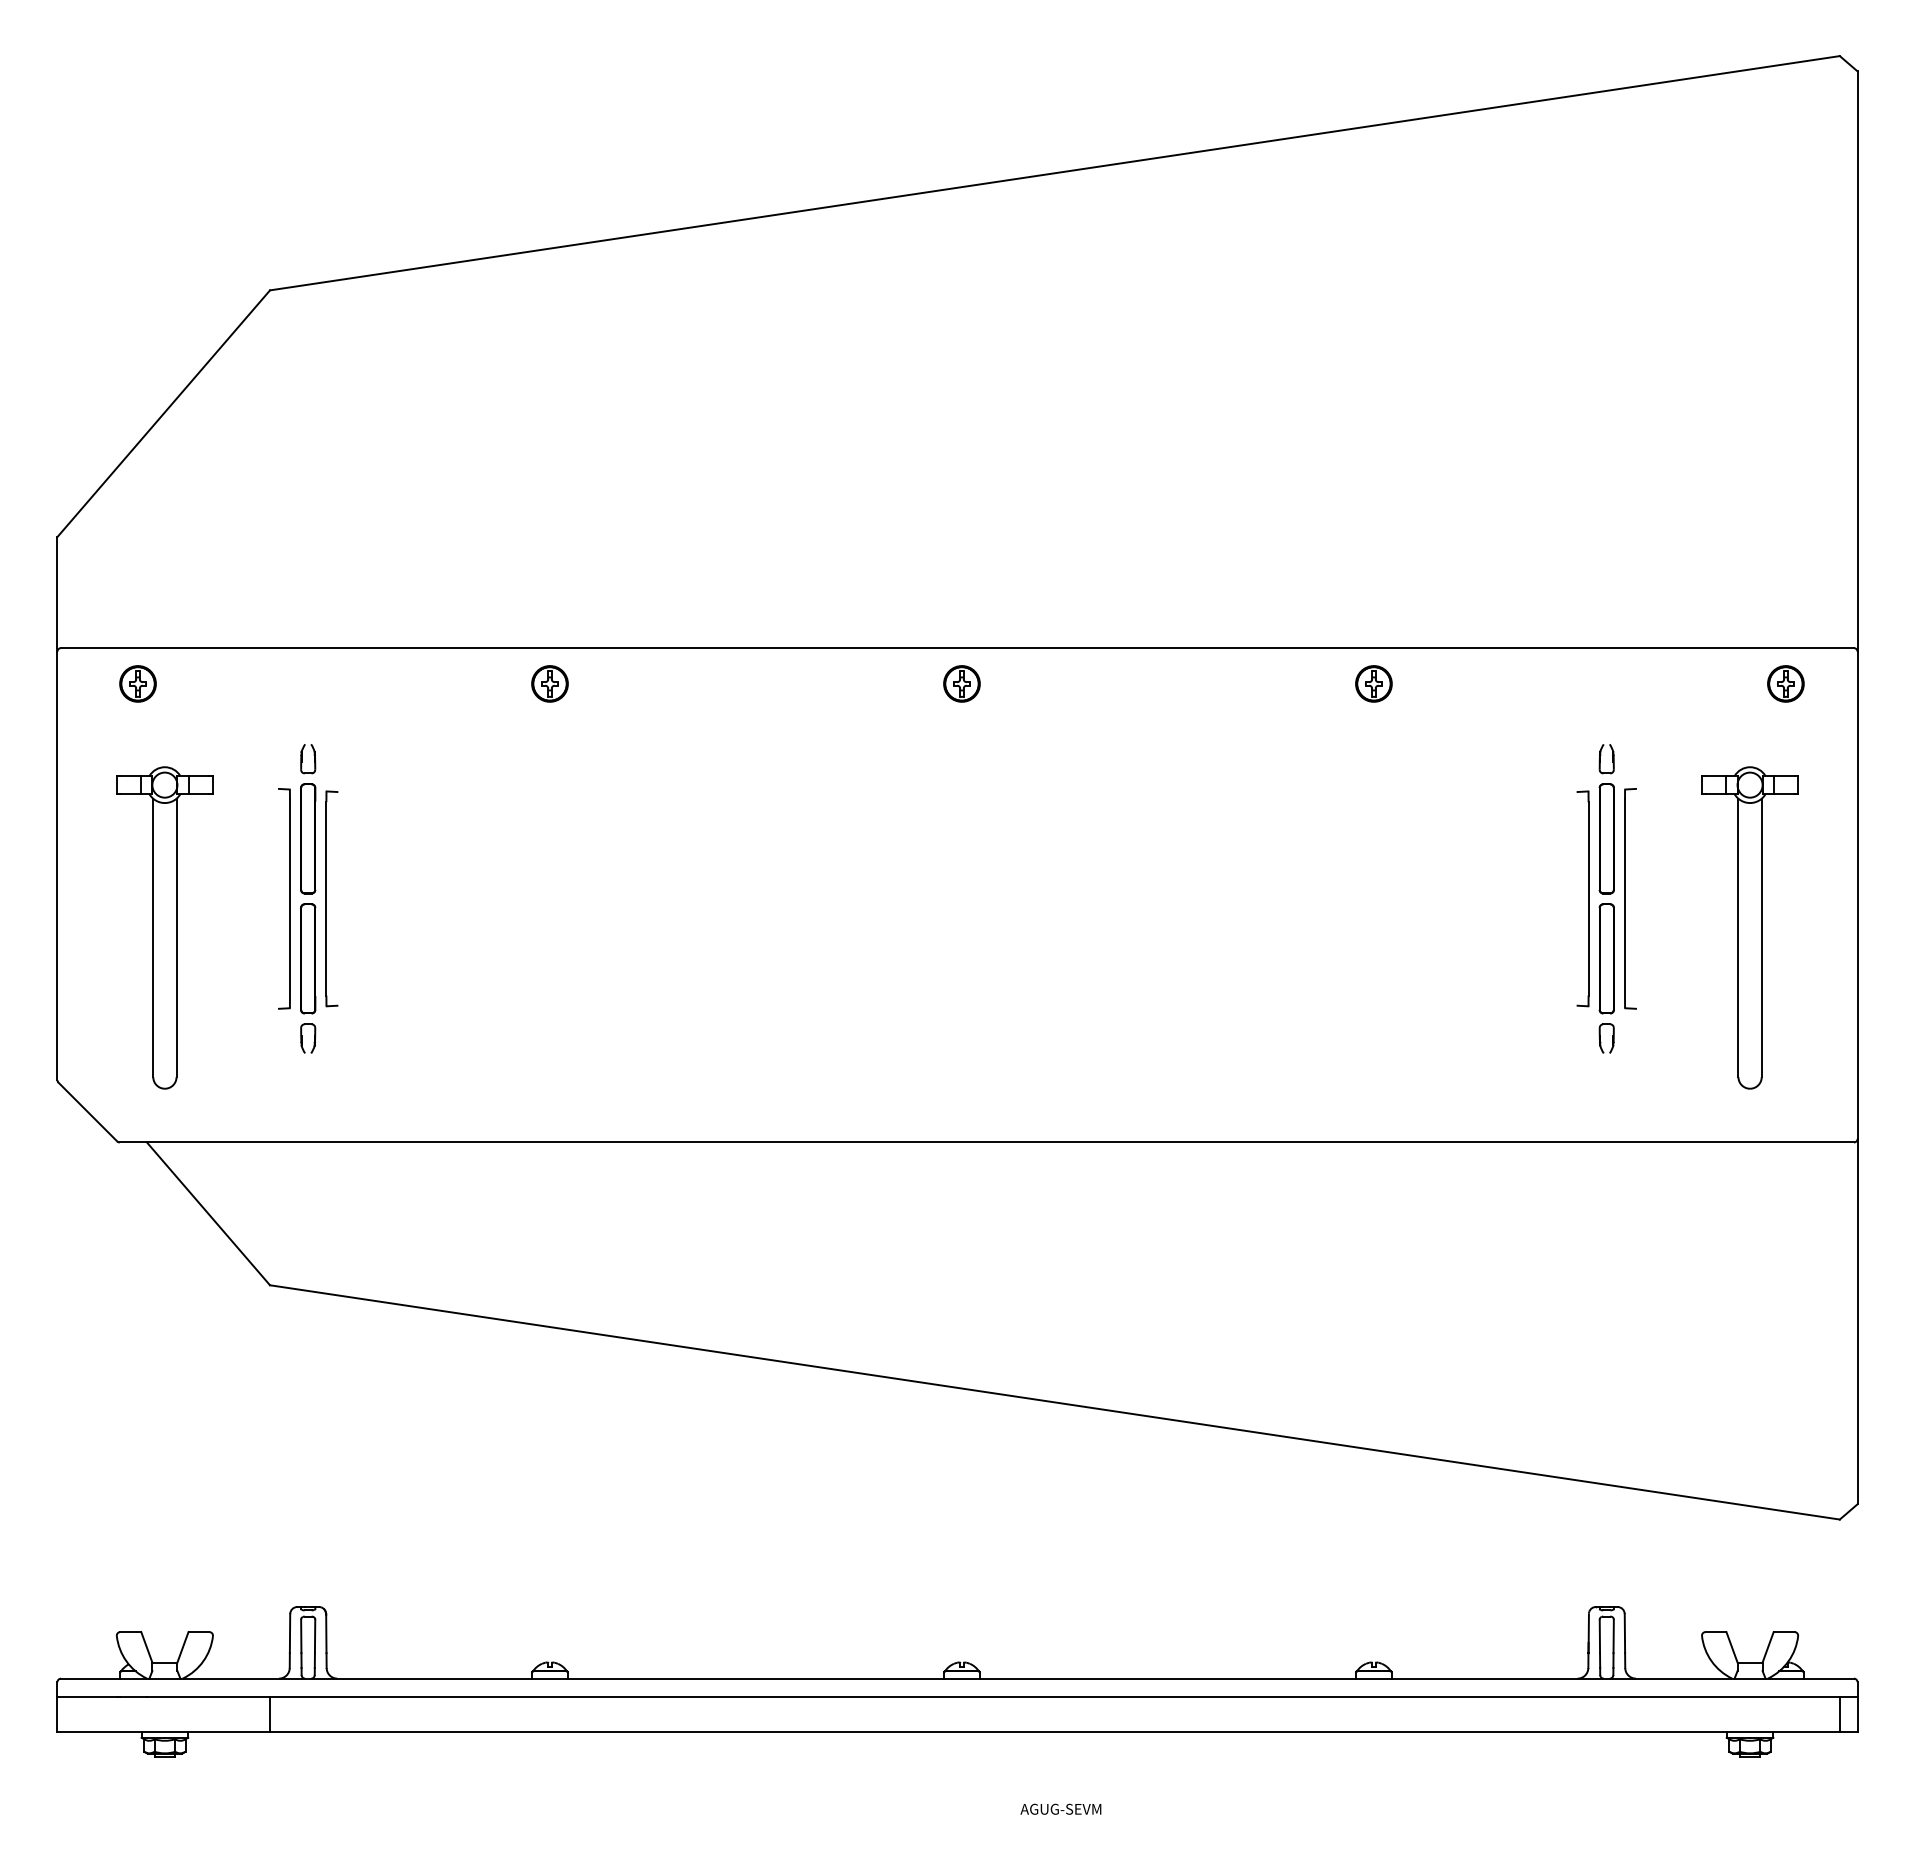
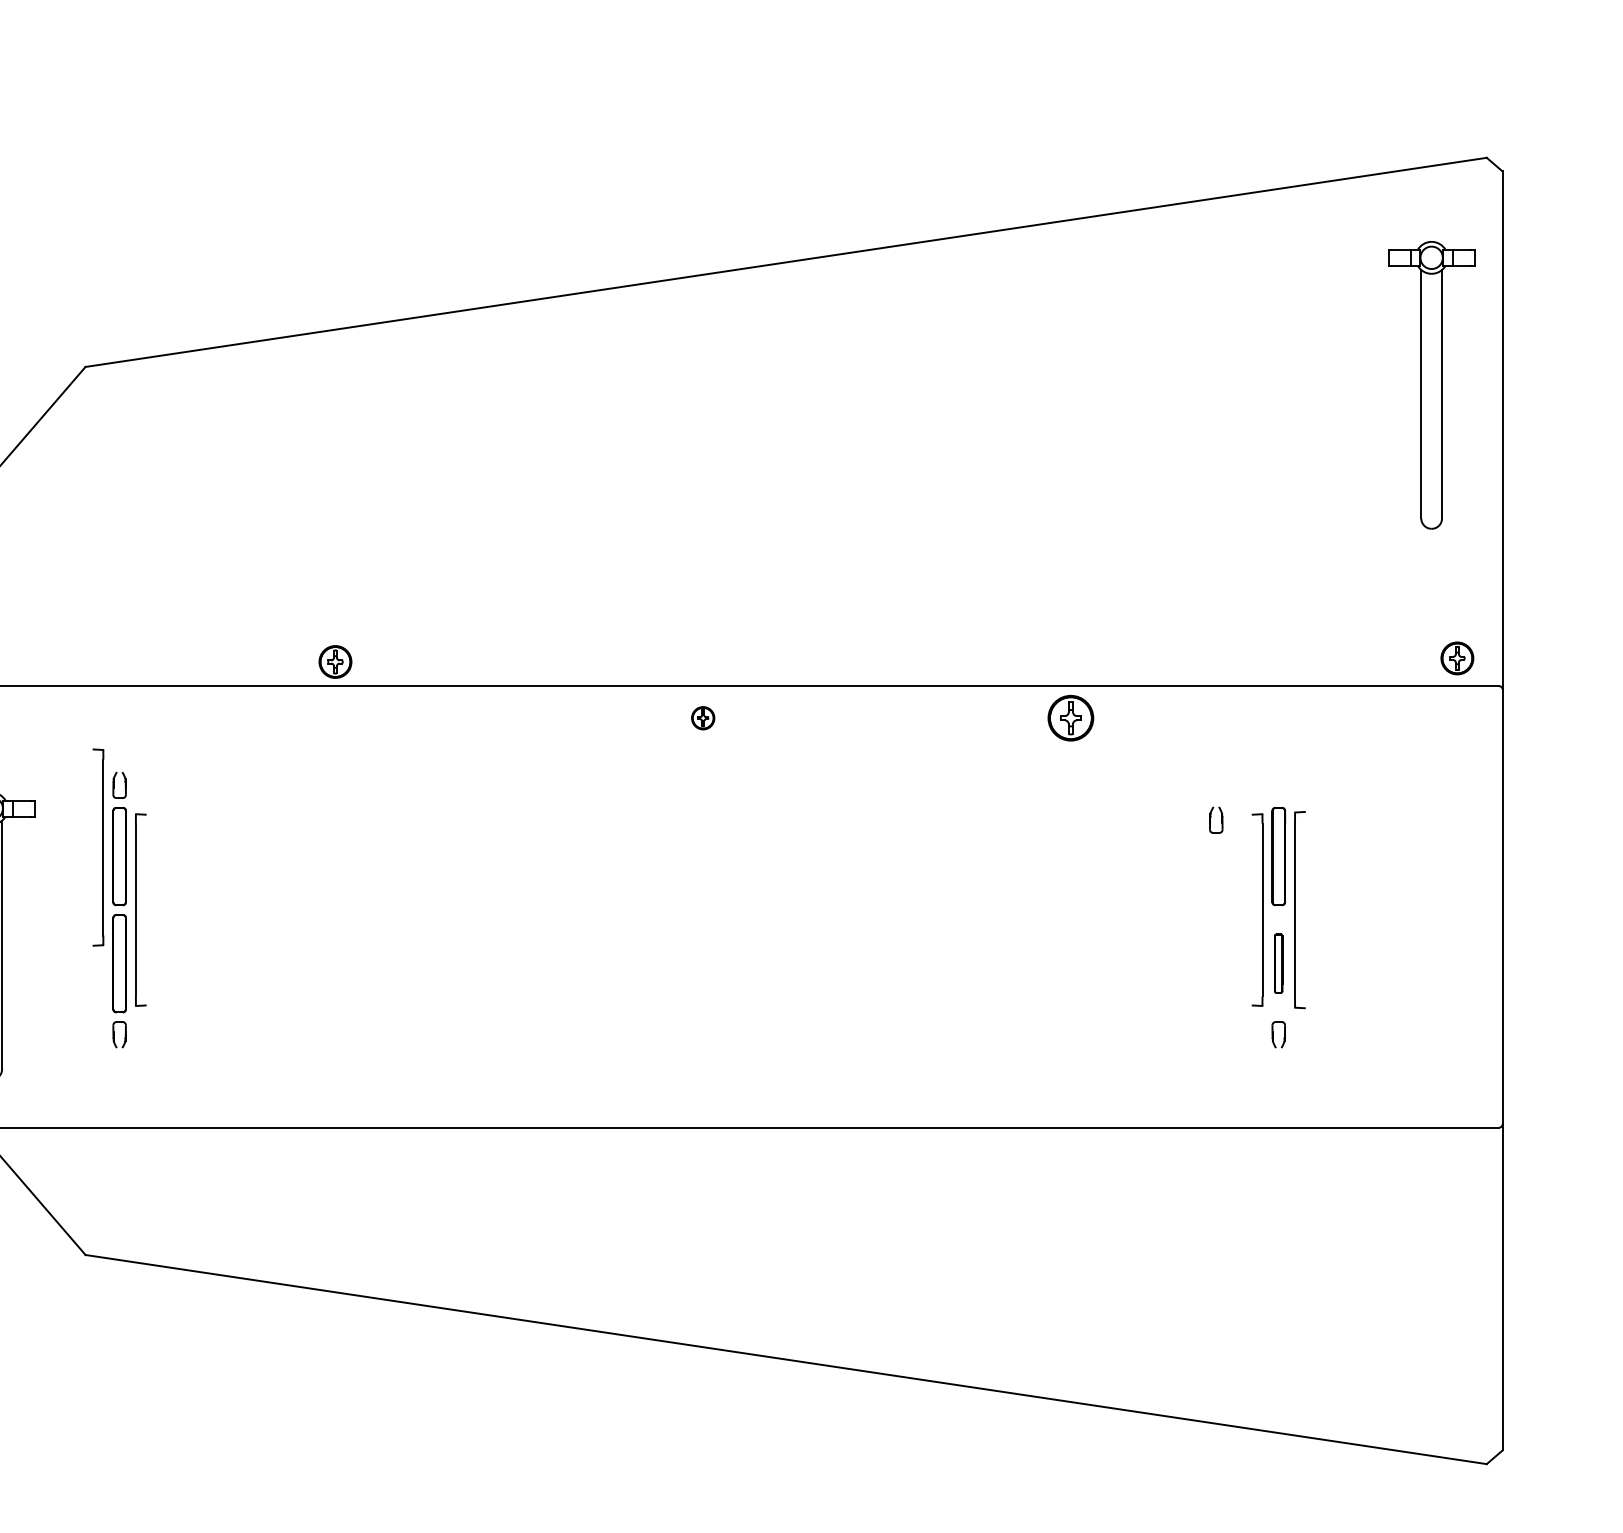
part: (549, 683) -> (335, 661), moved
part: (961, 683) -> (702, 717), size x0.7
part: (1373, 683) -> (1070, 717), size x1.4
part: (1785, 683) -> (1457, 658), moved
part: (1606, 759) -> (1216, 820), moved
part: (284, 898) -> (98, 847), moved
part: (1749, 927) -> (1431, 384), moved
part: (1606, 958) -> (1278, 963), size x0.6

